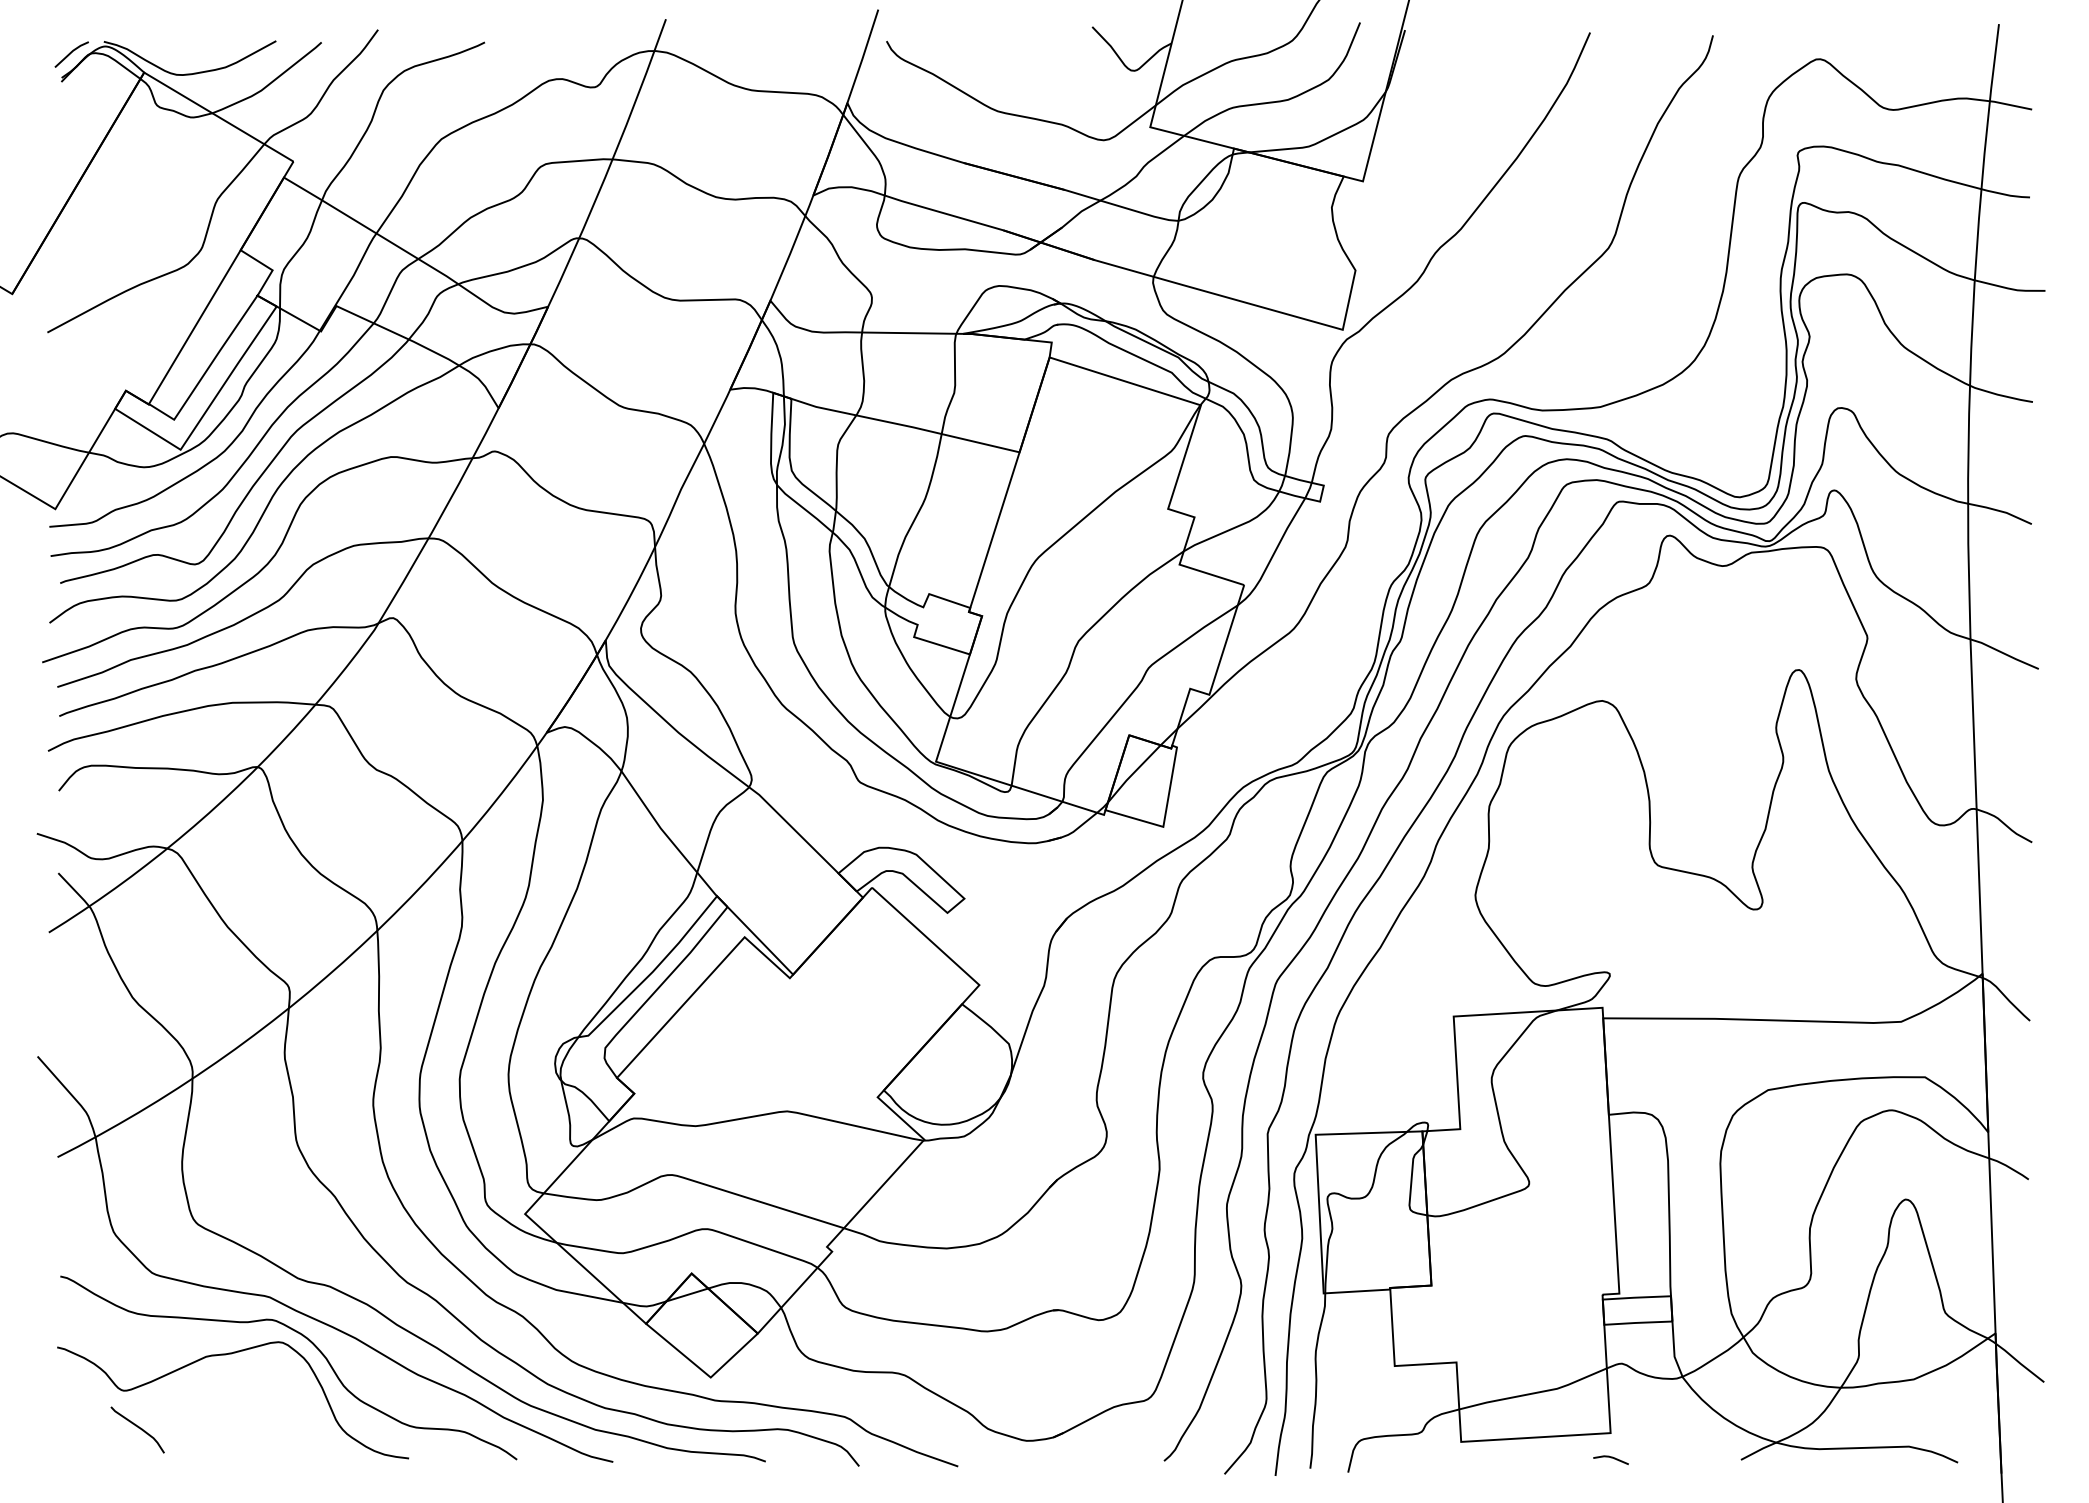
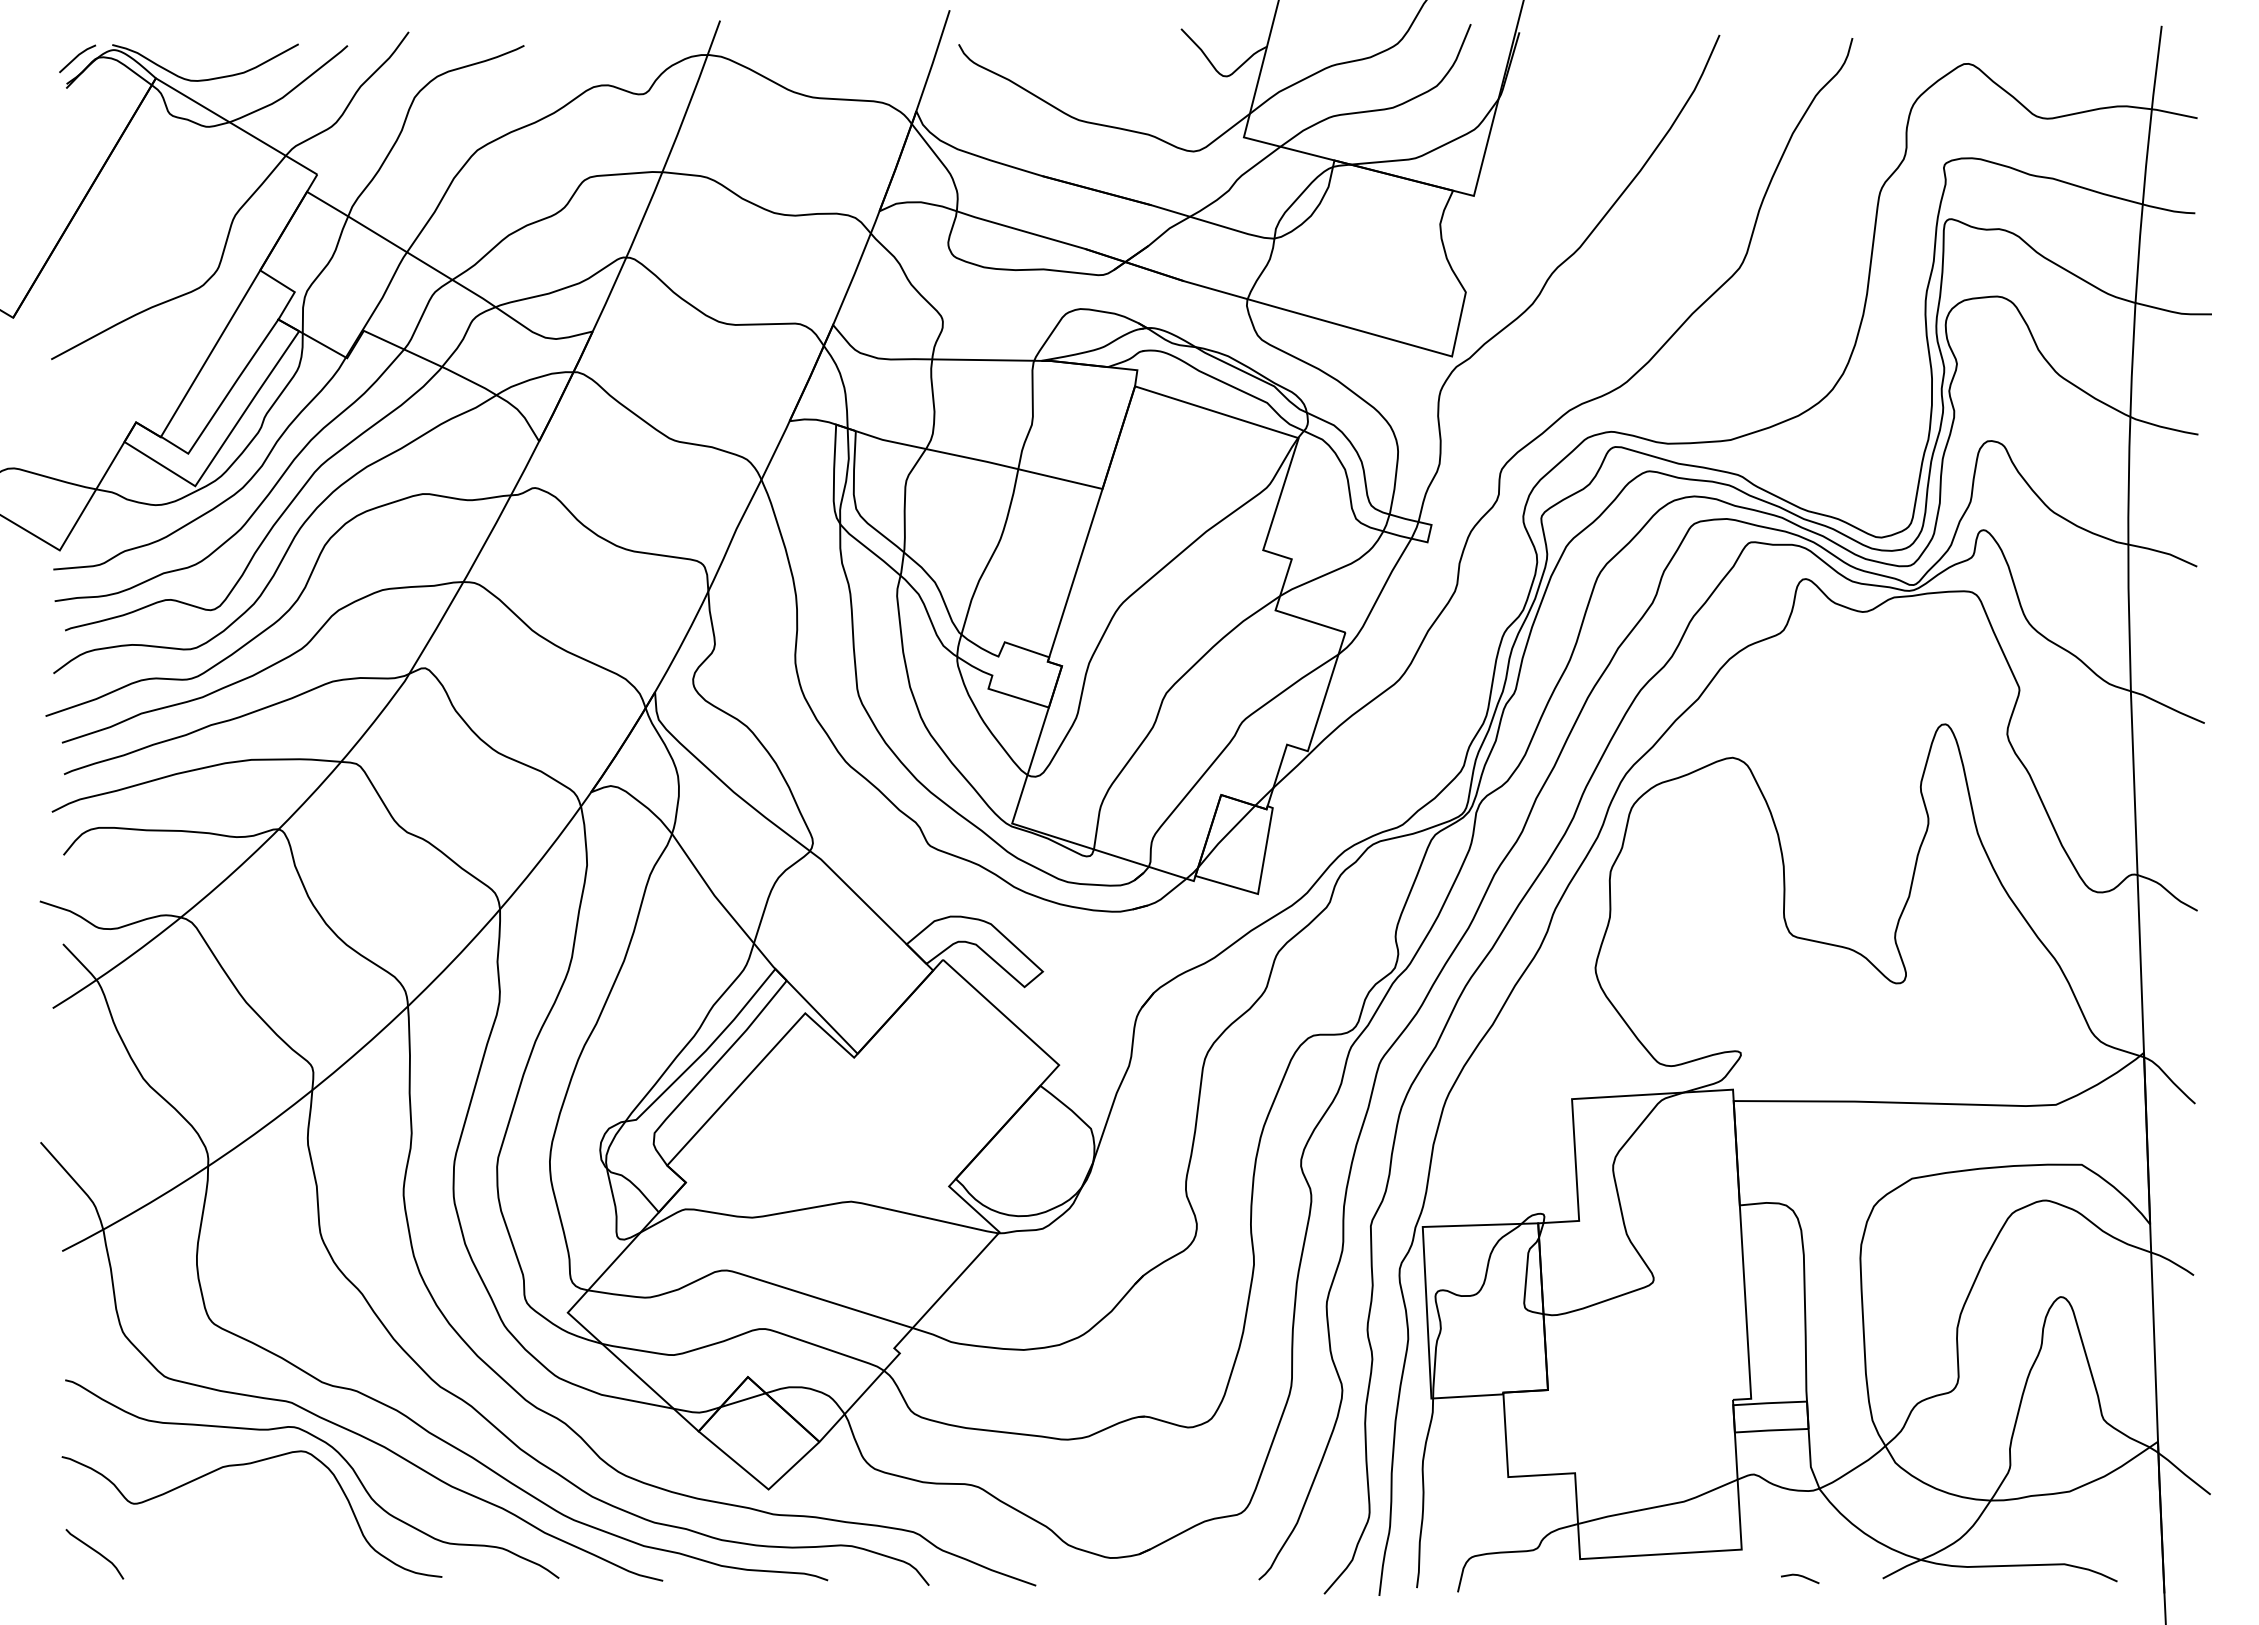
curve: (138, 1428) -> (95, 1552), moved
line: (1611, 1457) -> (1800, 1576), moved

